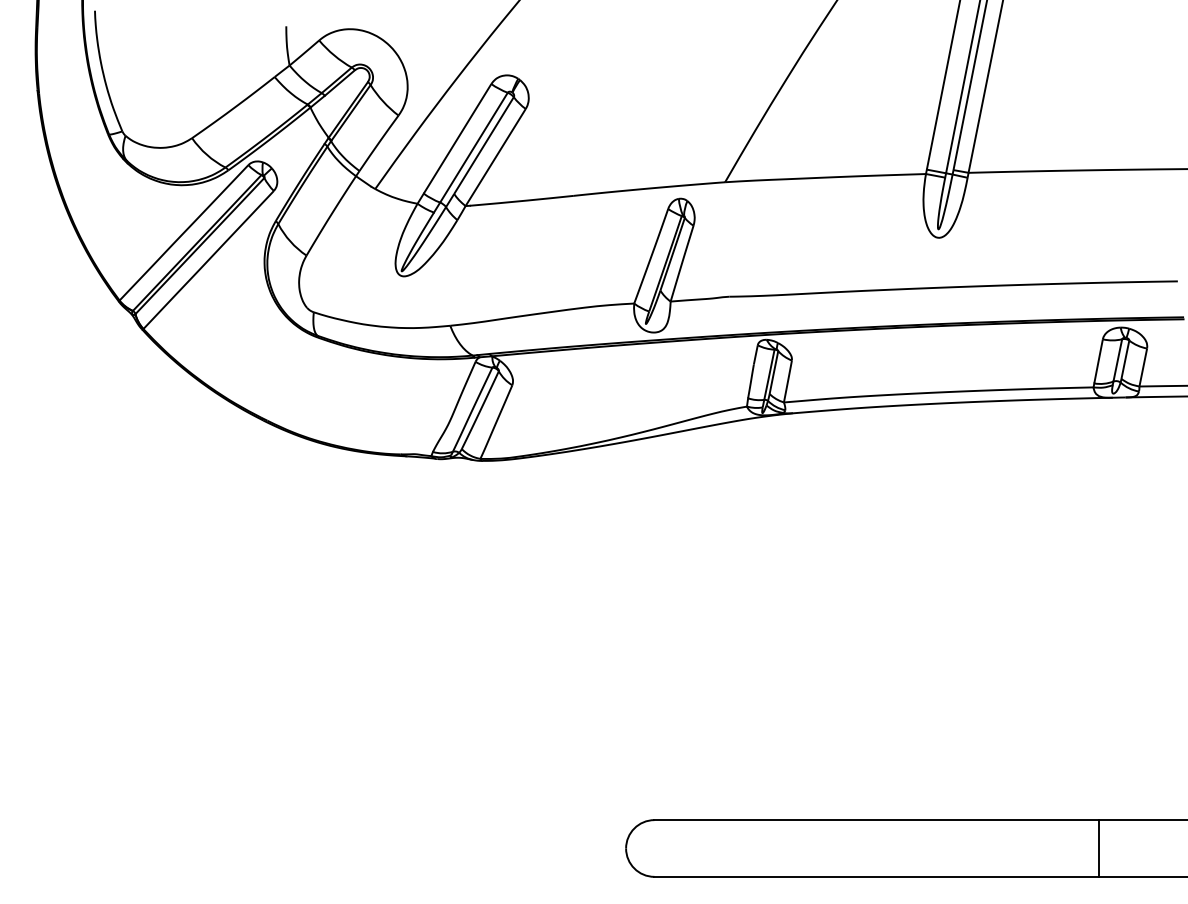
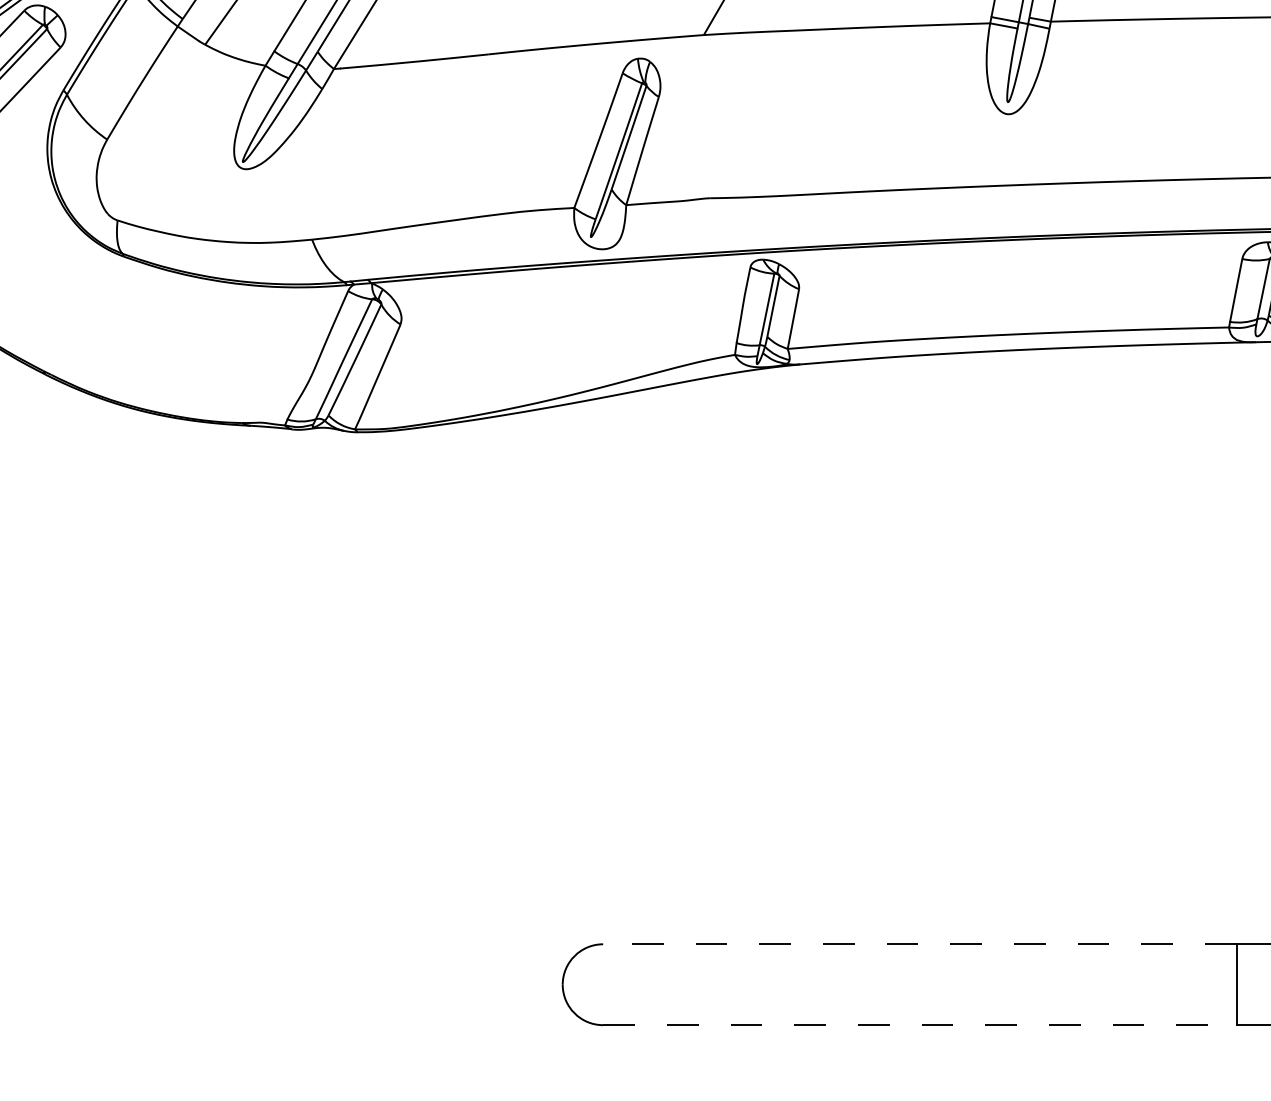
line: (876, 820) -> (919, 944), solid -> dashed
line: (877, 876) -> (921, 1024), solid -> dashed

